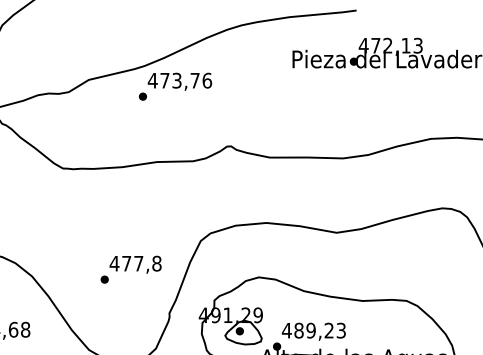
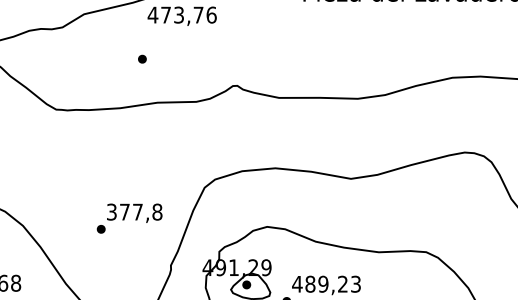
part: (142, 96) -> (141, 59), moved
text: (114, 263) -> (111, 211), 477,8 -> 377,8

